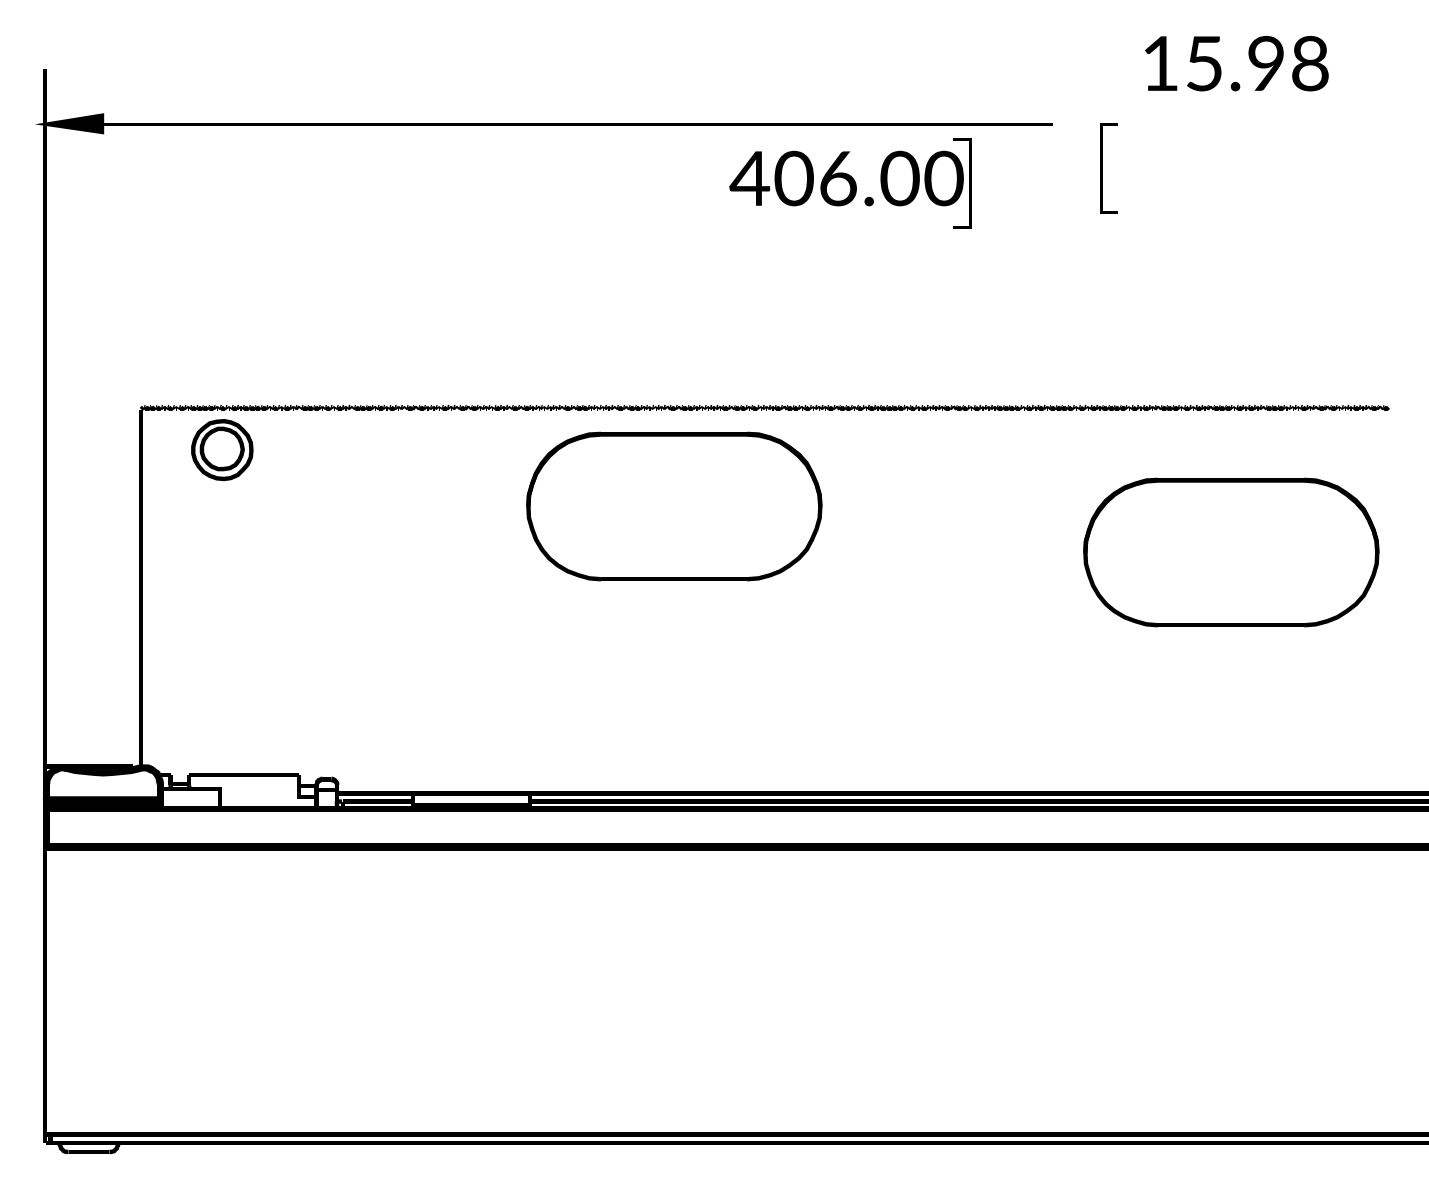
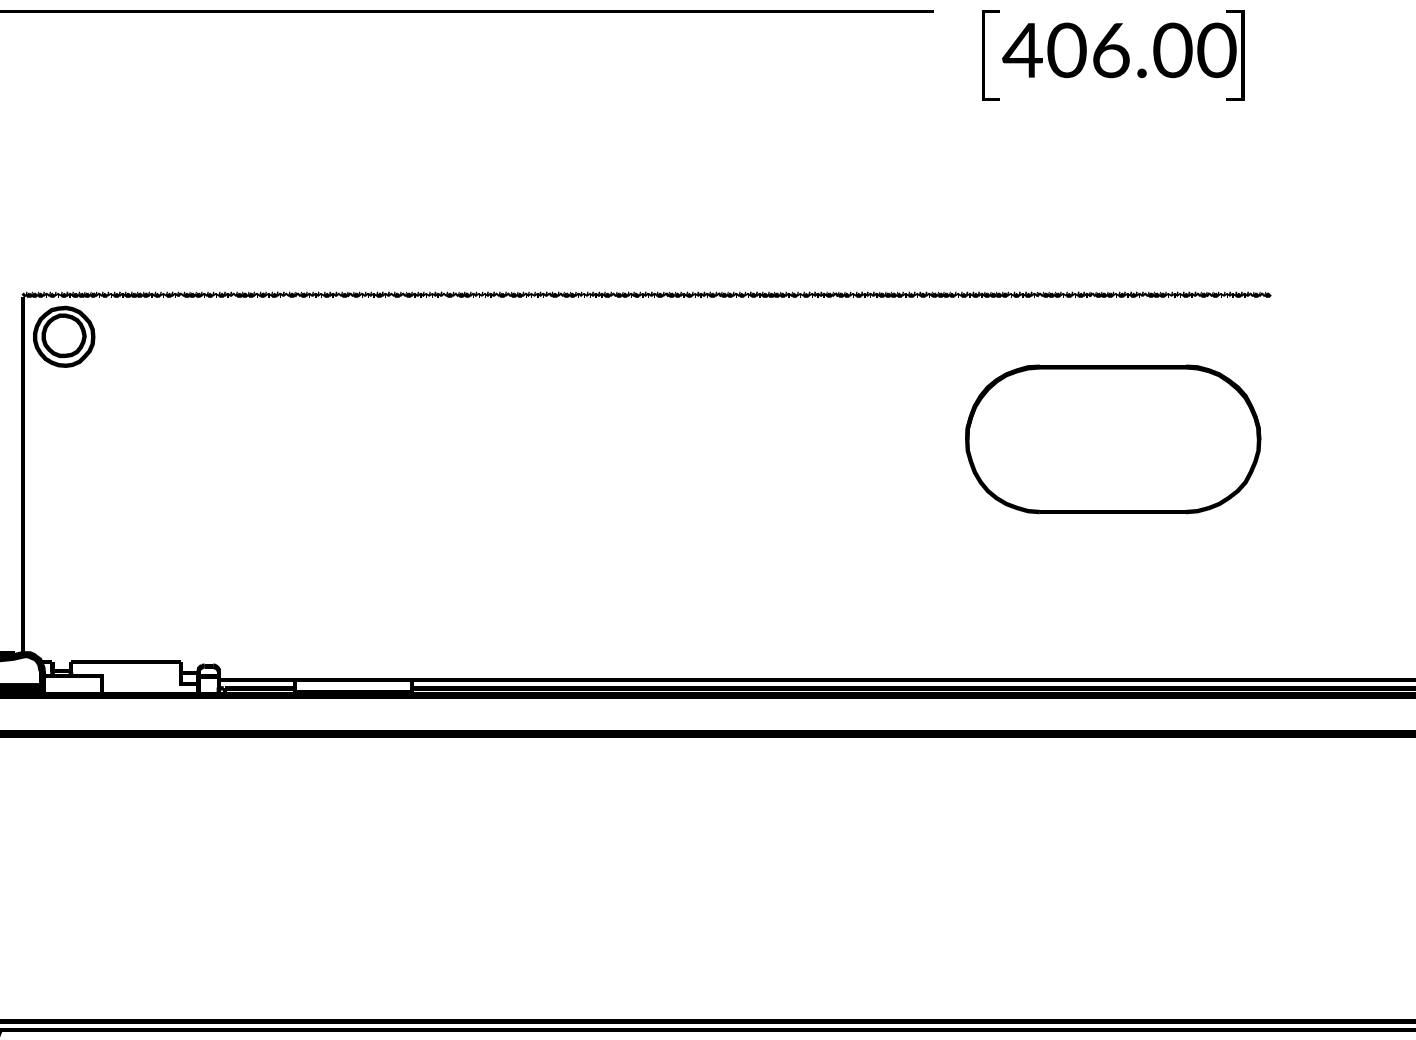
text: (850, 183) -> (1123, 55), moved
part: (222, 450) -> (64, 337), moved
part: (674, 506) -> (556, 393), removed

